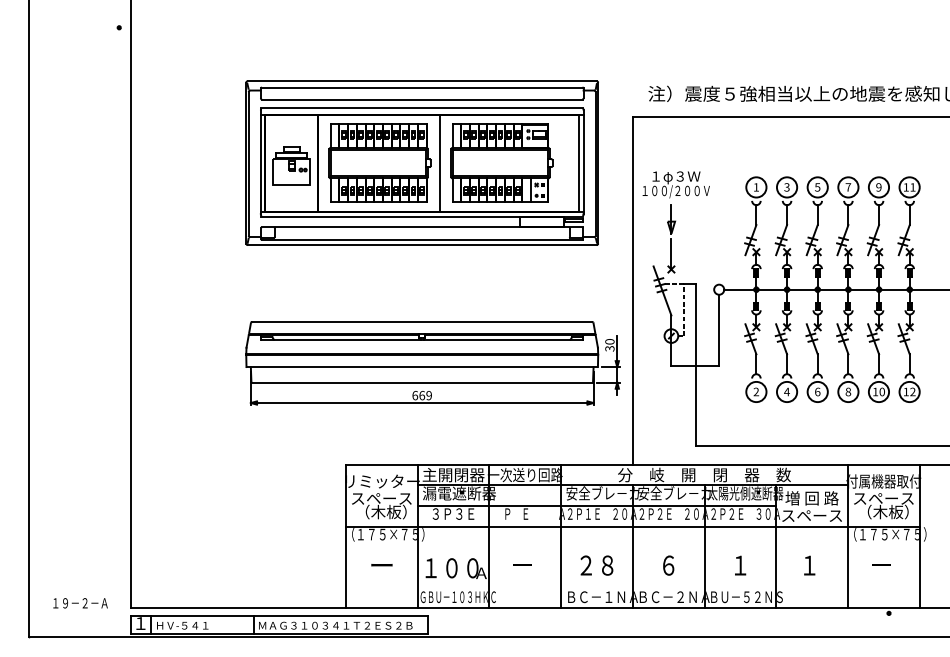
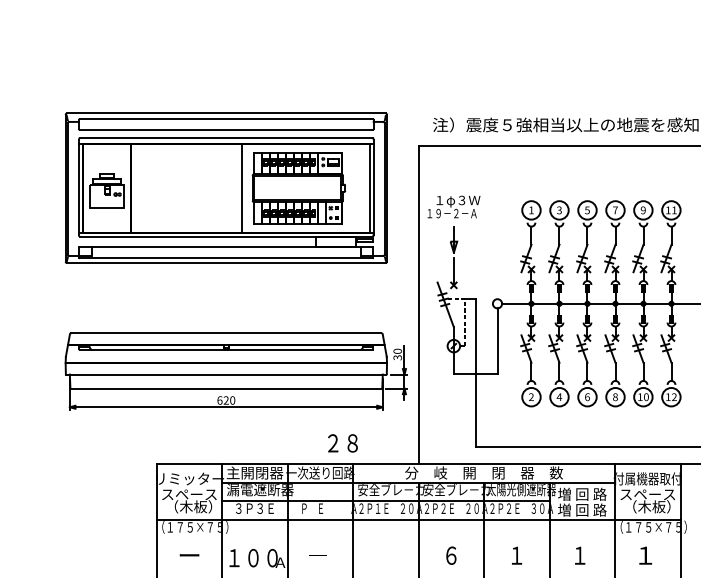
part: (379, 162) -> (187, 187), removed
text: (680, 191) -> (462, 214), １００/２００Ｖ -> １９－２－Ａ
text: (425, 395) -> (229, 400), 669 -> 620
text: (811, 515) -> (581, 509), スペース -> 増 回 路
text: (596, 565) -> (342, 443), moved
text: (881, 565) -> (645, 555), － -> １

